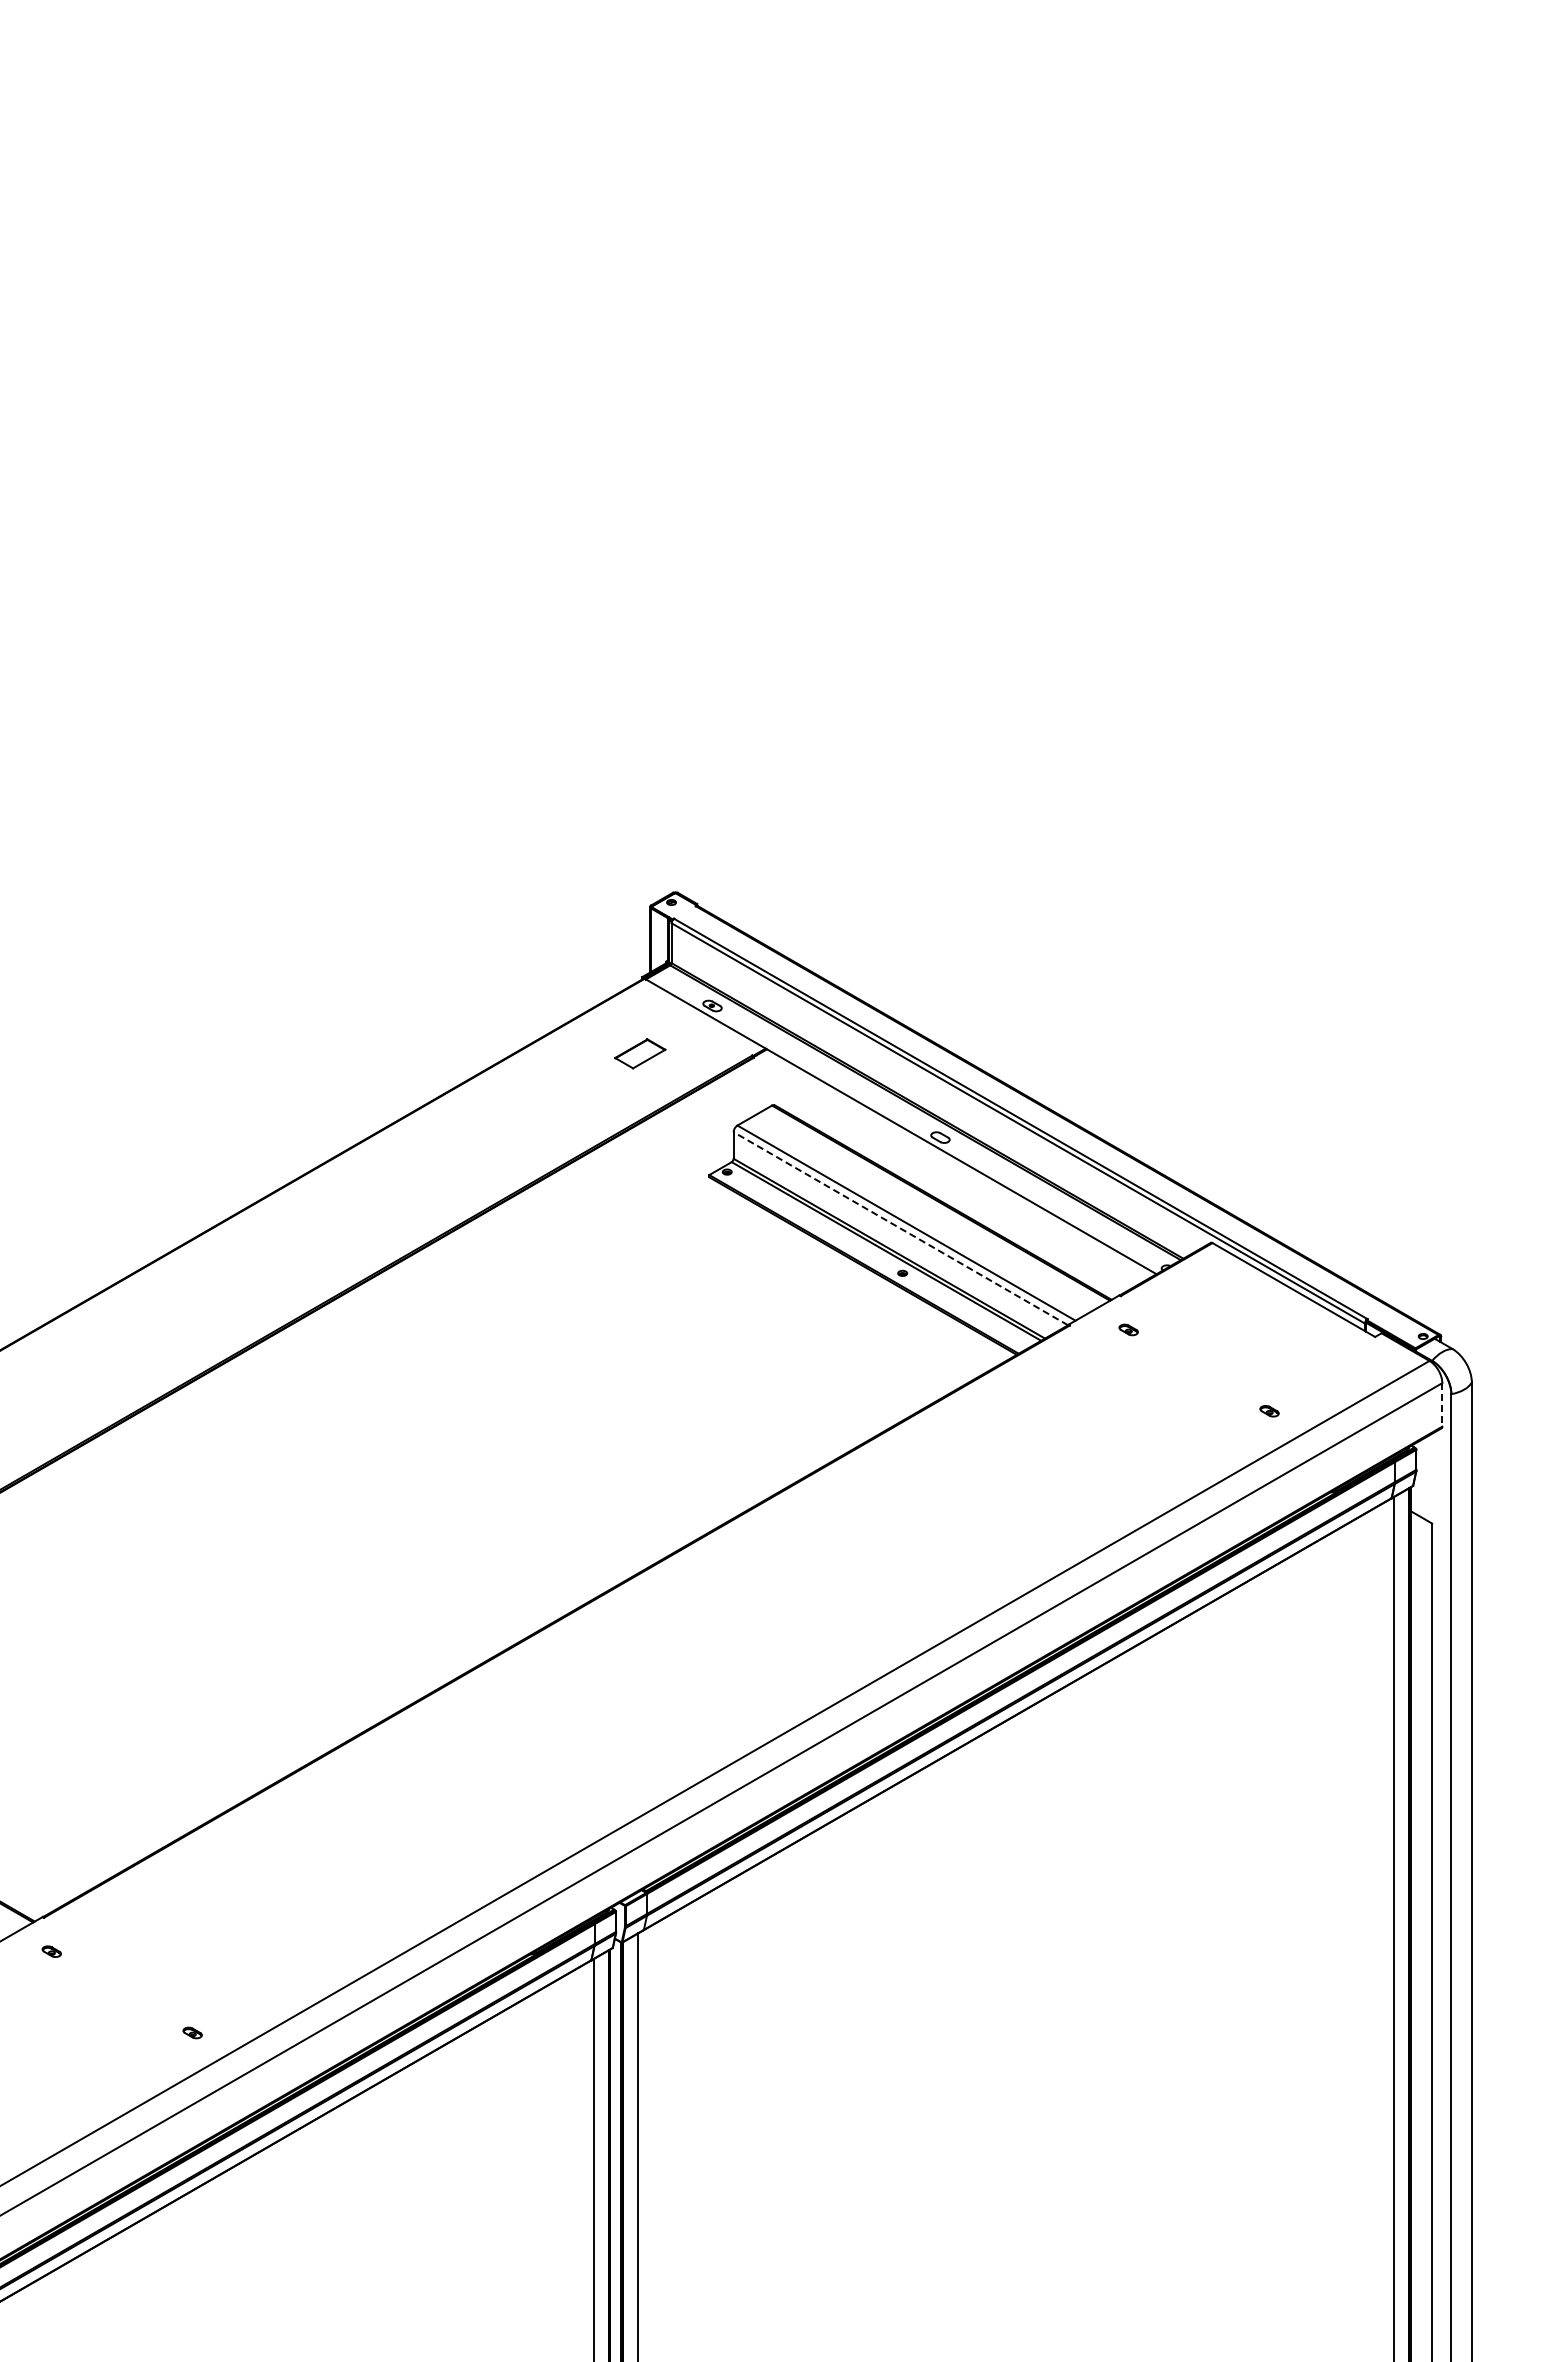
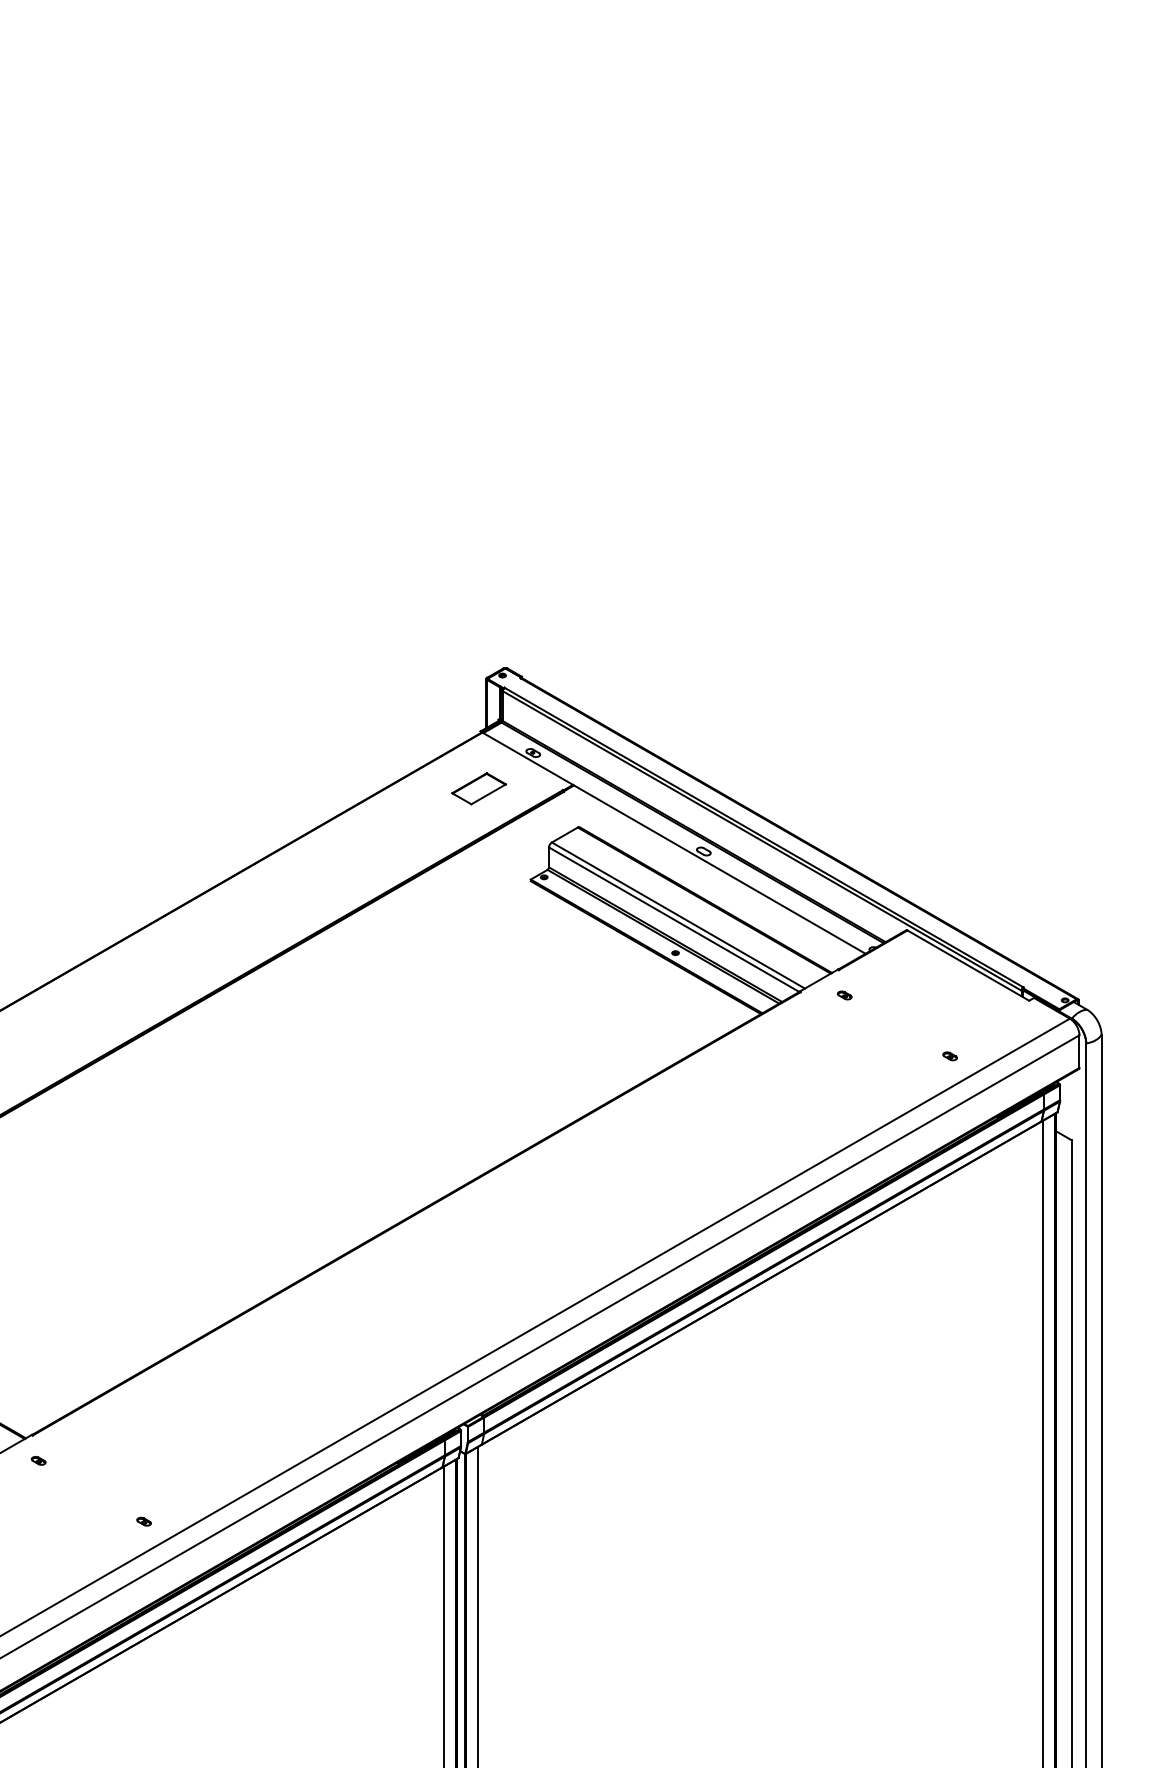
part: (640, 1053) -> (479, 788), size x1.43
line: (900, 1228) -> (673, 919), dashed -> solid
line: (1442, 1404) -> (1079, 1051), dashed -> solid

